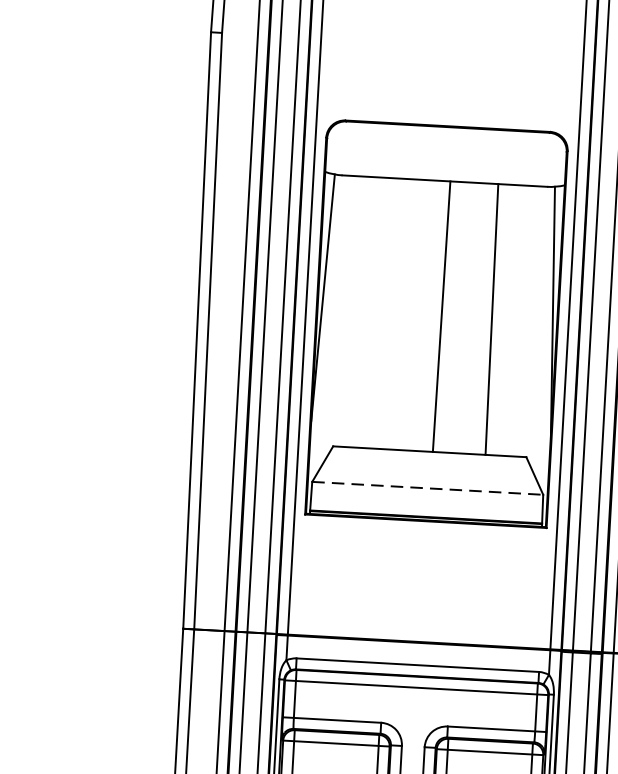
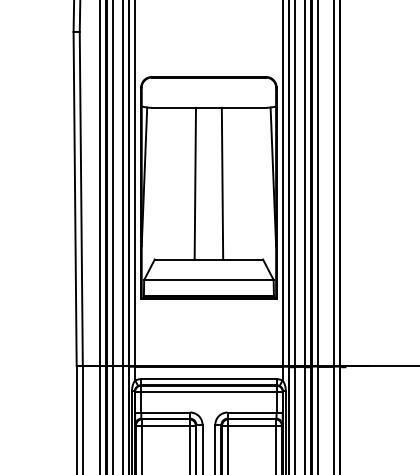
line: (440, 316) -> (194, 183), moved
line: (491, 319) -> (222, 183), moved
line: (426, 489) -> (208, 280), dashed -> solid

